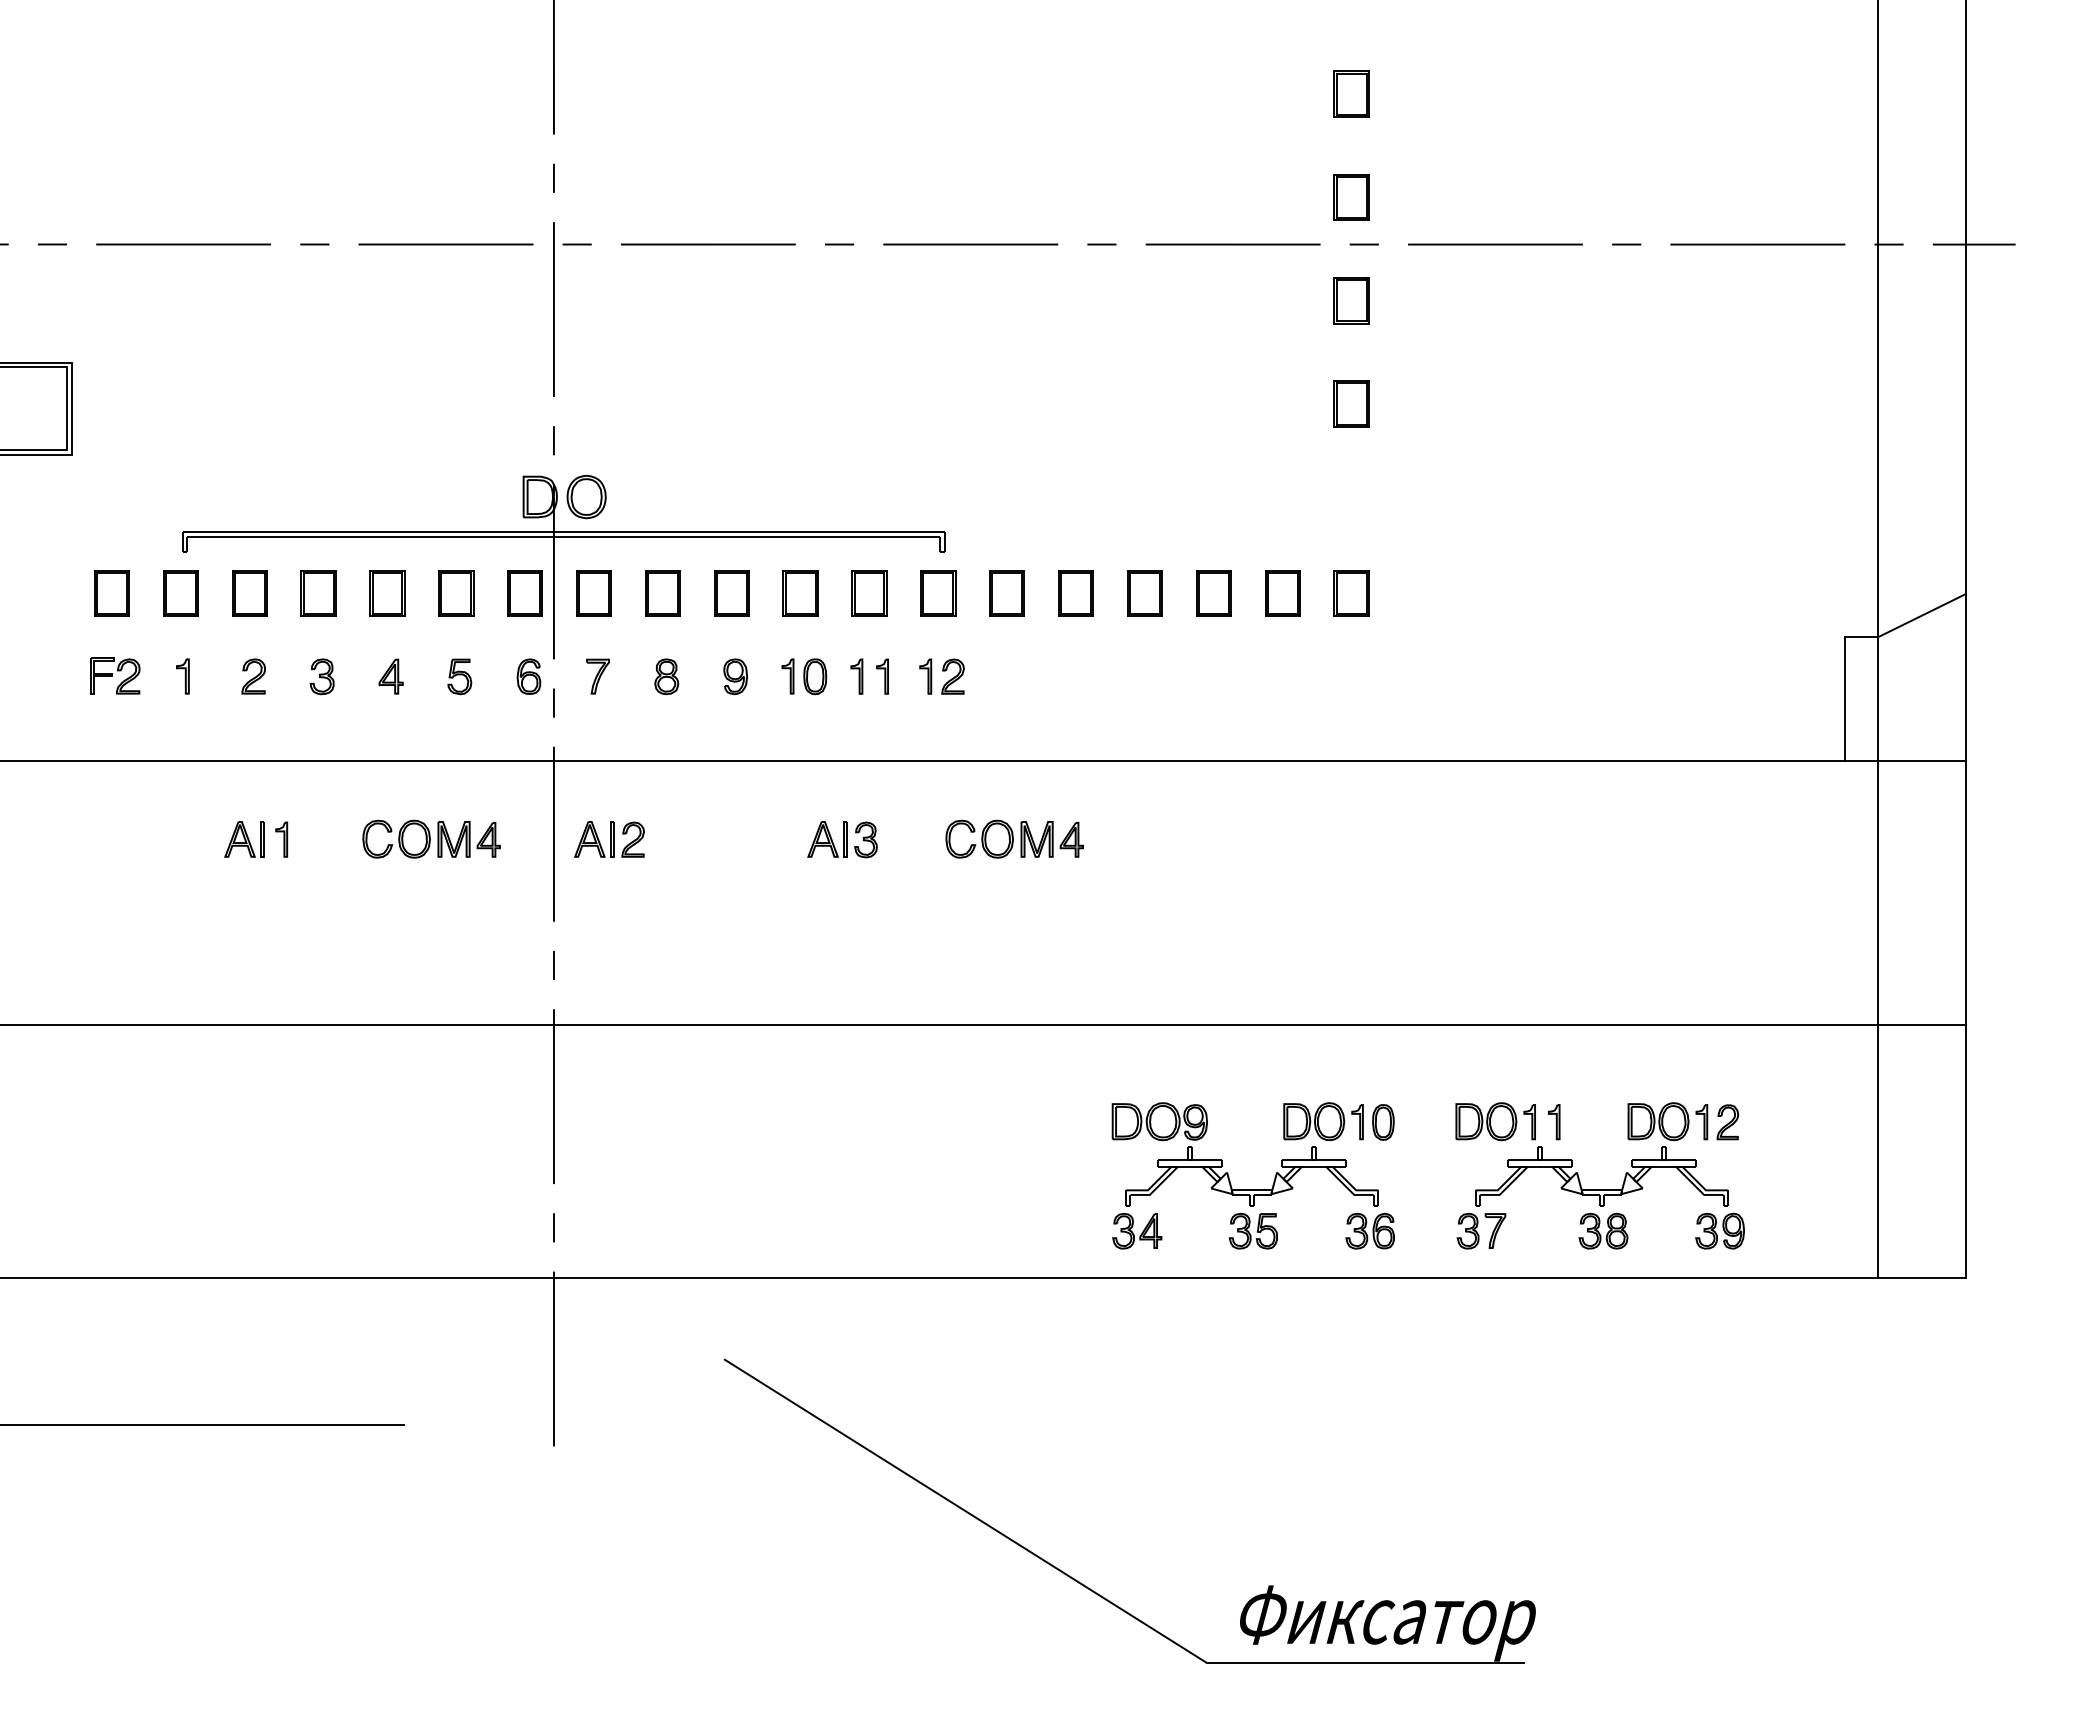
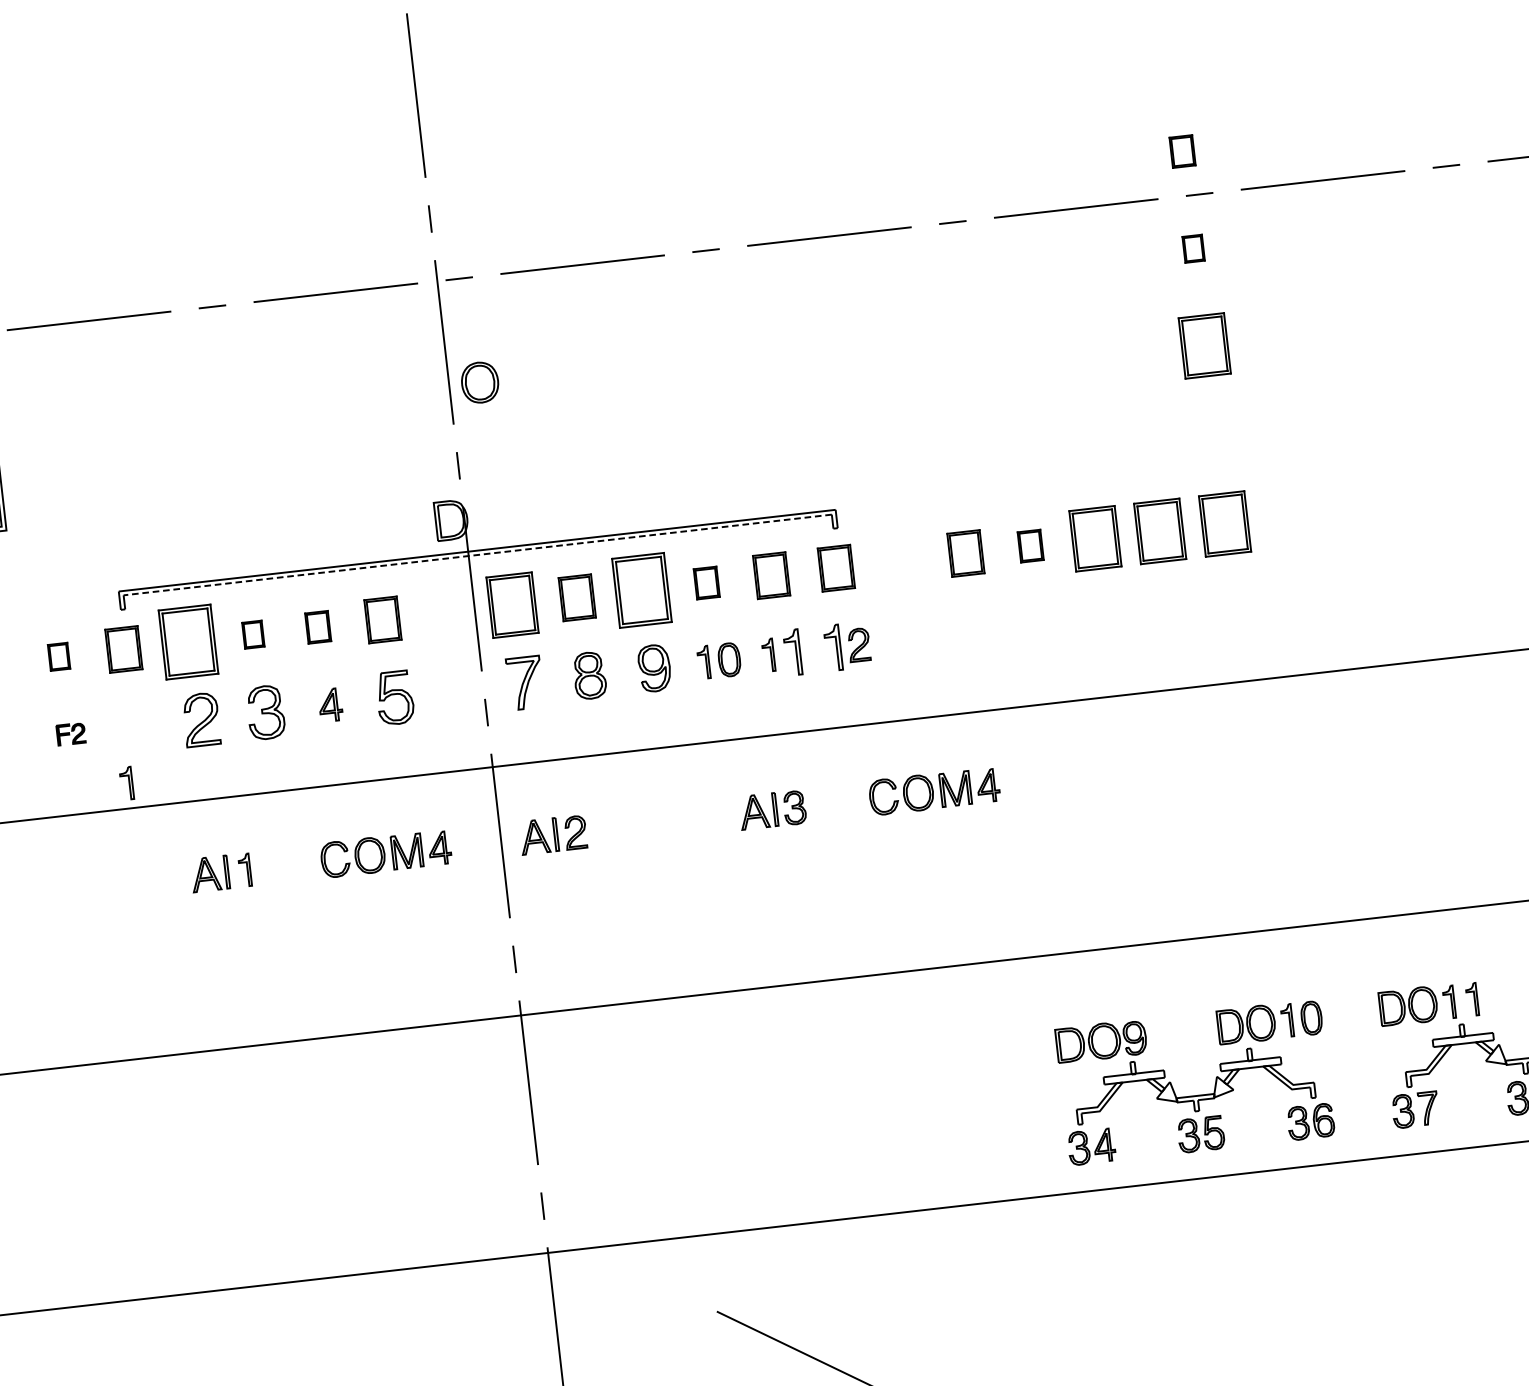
part: (1351, 93) -> (1171, 53), removed
part: (1351, 197) -> (1182, 151), size x0.7
part: (1351, 300) -> (1193, 248), size x0.6
part: (1351, 403) -> (1204, 345), size x1.4
part: (586, 496) -> (479, 382), moved
line: (563, 536) -> (477, 554), solid -> dashed
part: (111, 593) -> (58, 656), size x0.6
part: (249, 593) -> (188, 642), size x1.6
part: (318, 593) -> (253, 634), size x0.6
part: (387, 593) -> (318, 627), size x0.7
part: (524, 593) -> (447, 612), removed
part: (593, 593) -> (511, 605), size x1.4
part: (731, 593) -> (641, 590), size x1.6
part: (800, 593) -> (706, 583), size x0.7
part: (1006, 593) -> (900, 561), removed
part: (1144, 593) -> (1030, 546), size x0.7
part: (1213, 593) -> (1095, 538), size x1.4
part: (1282, 593) -> (1160, 531), size x1.4
part: (1351, 593) -> (1224, 524), size x1.4
part: (115, 675) -> (71, 733), size x0.6
part: (182, 676) -> (126, 783), moved
part: (253, 676) -> (201, 719), size x1.6
part: (321, 676) -> (265, 712), size x1.6
part: (459, 676) -> (394, 697), size x1.6
part: (528, 676) -> (459, 690), removed
part: (597, 676) -> (524, 682), size x1.6
part: (666, 676) -> (589, 675), size x1.4
part: (735, 676) -> (654, 668), size x1.4
part: (882, 676) -> (792, 652), size x1.4
part: (925, 676) -> (833, 647), size x1.4

